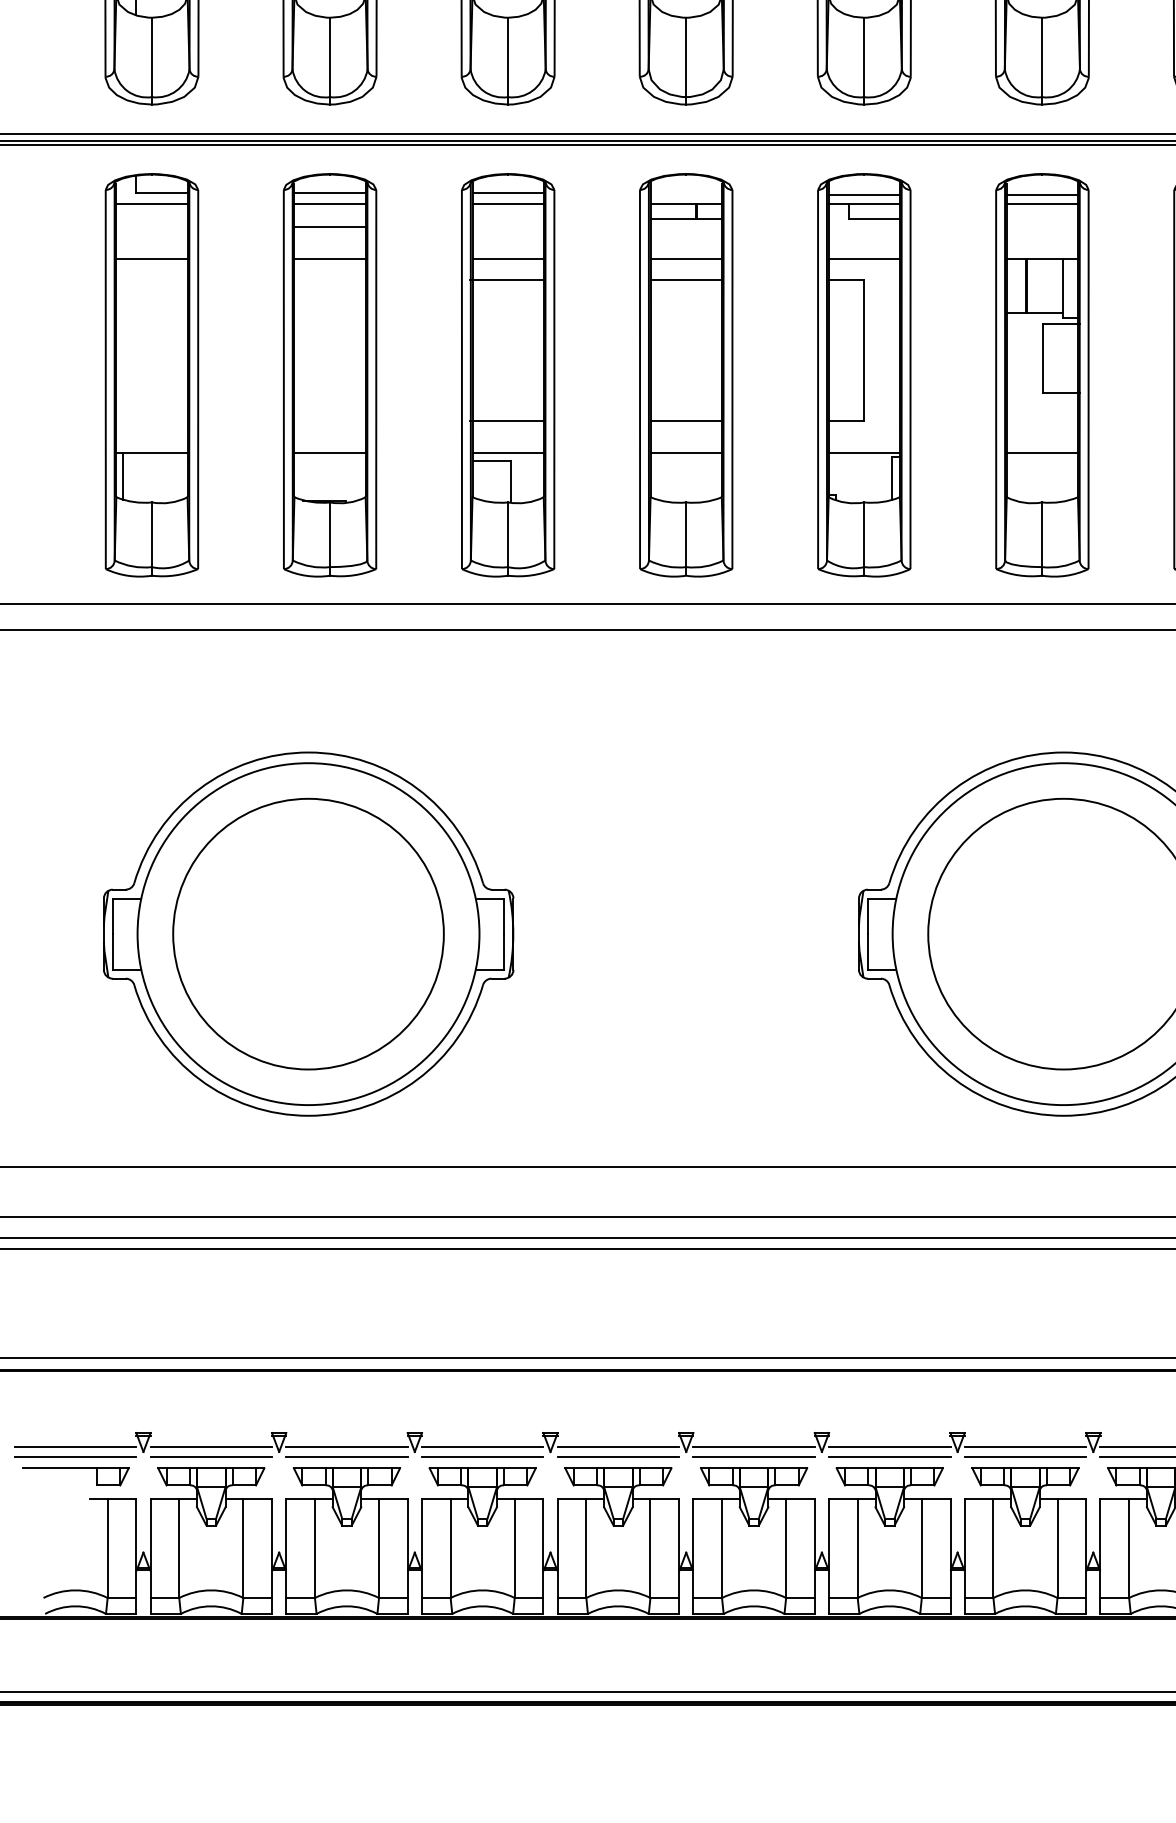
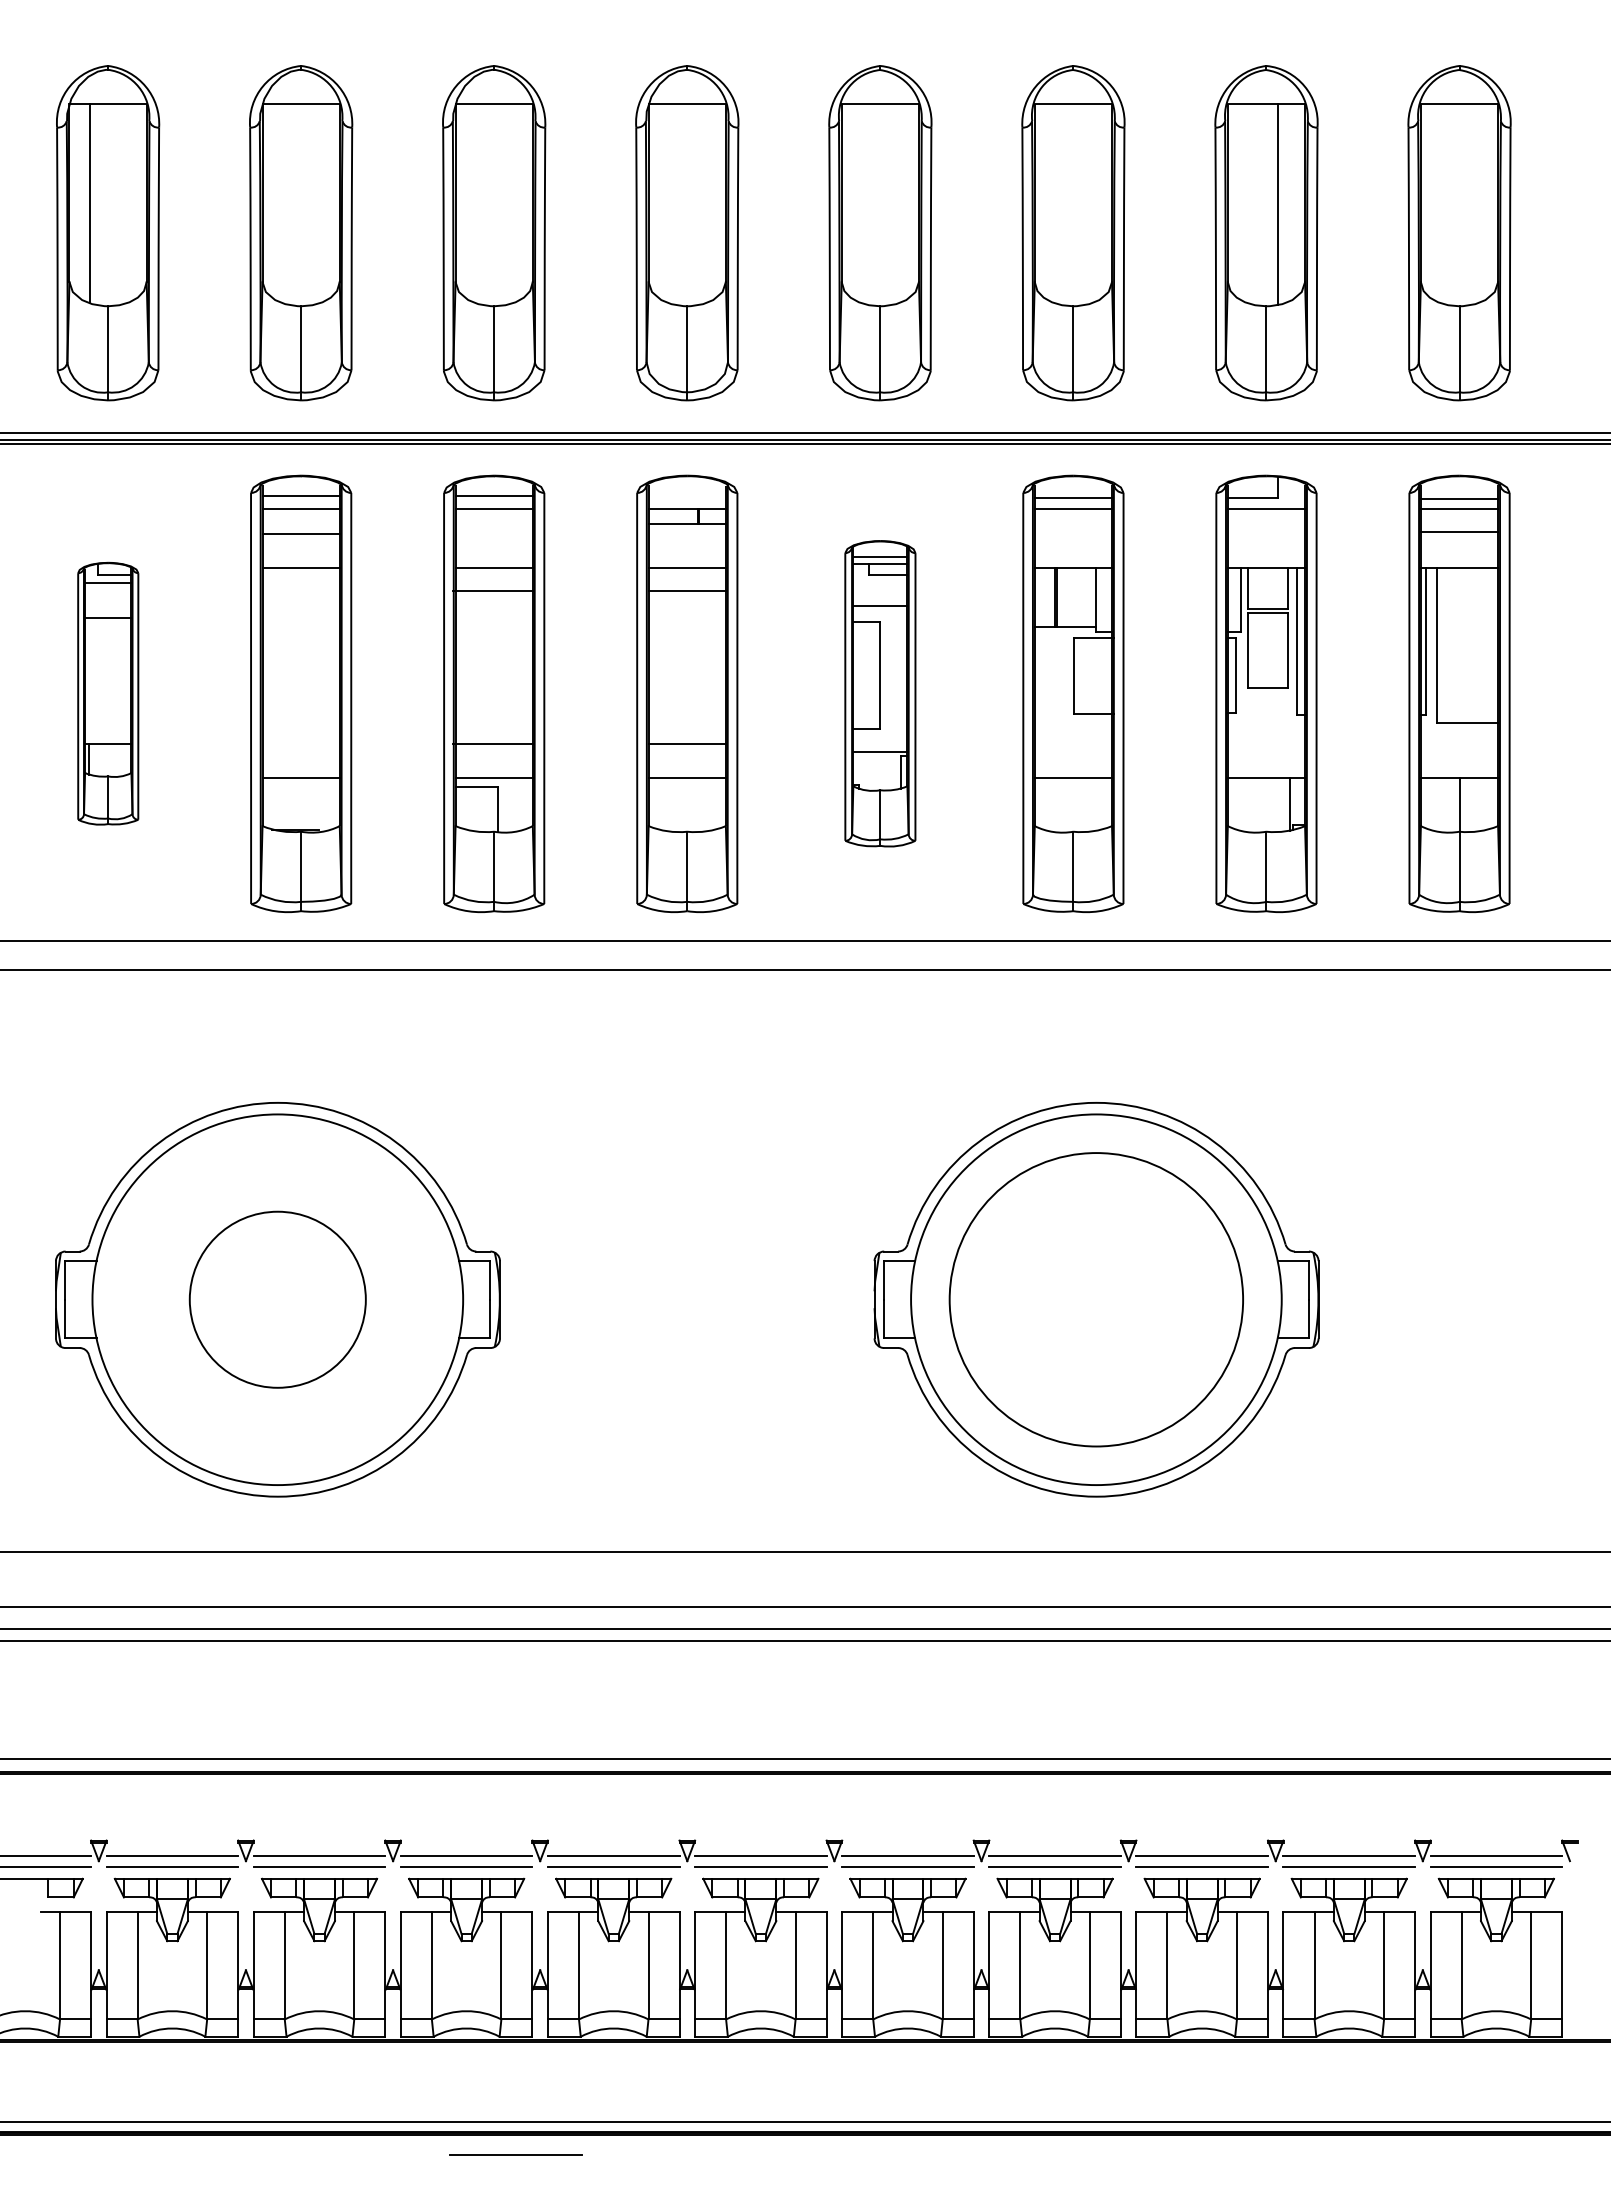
part: (152, 374) -> (108, 693), size x0.6
part: (864, 374) -> (880, 693), size x0.7
circle: (308, 933) -> (277, 1299), size x0.6
line: (527, 1722) -> (515, 2154), added

